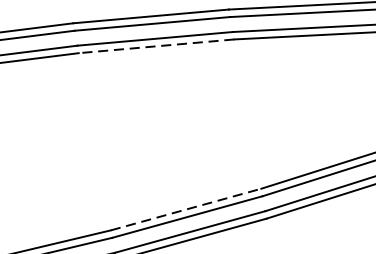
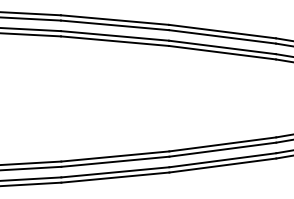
line: (155, 46) -> (114, 41), dashed -> solid
line: (186, 209) -> (115, 156), dashed -> solid

